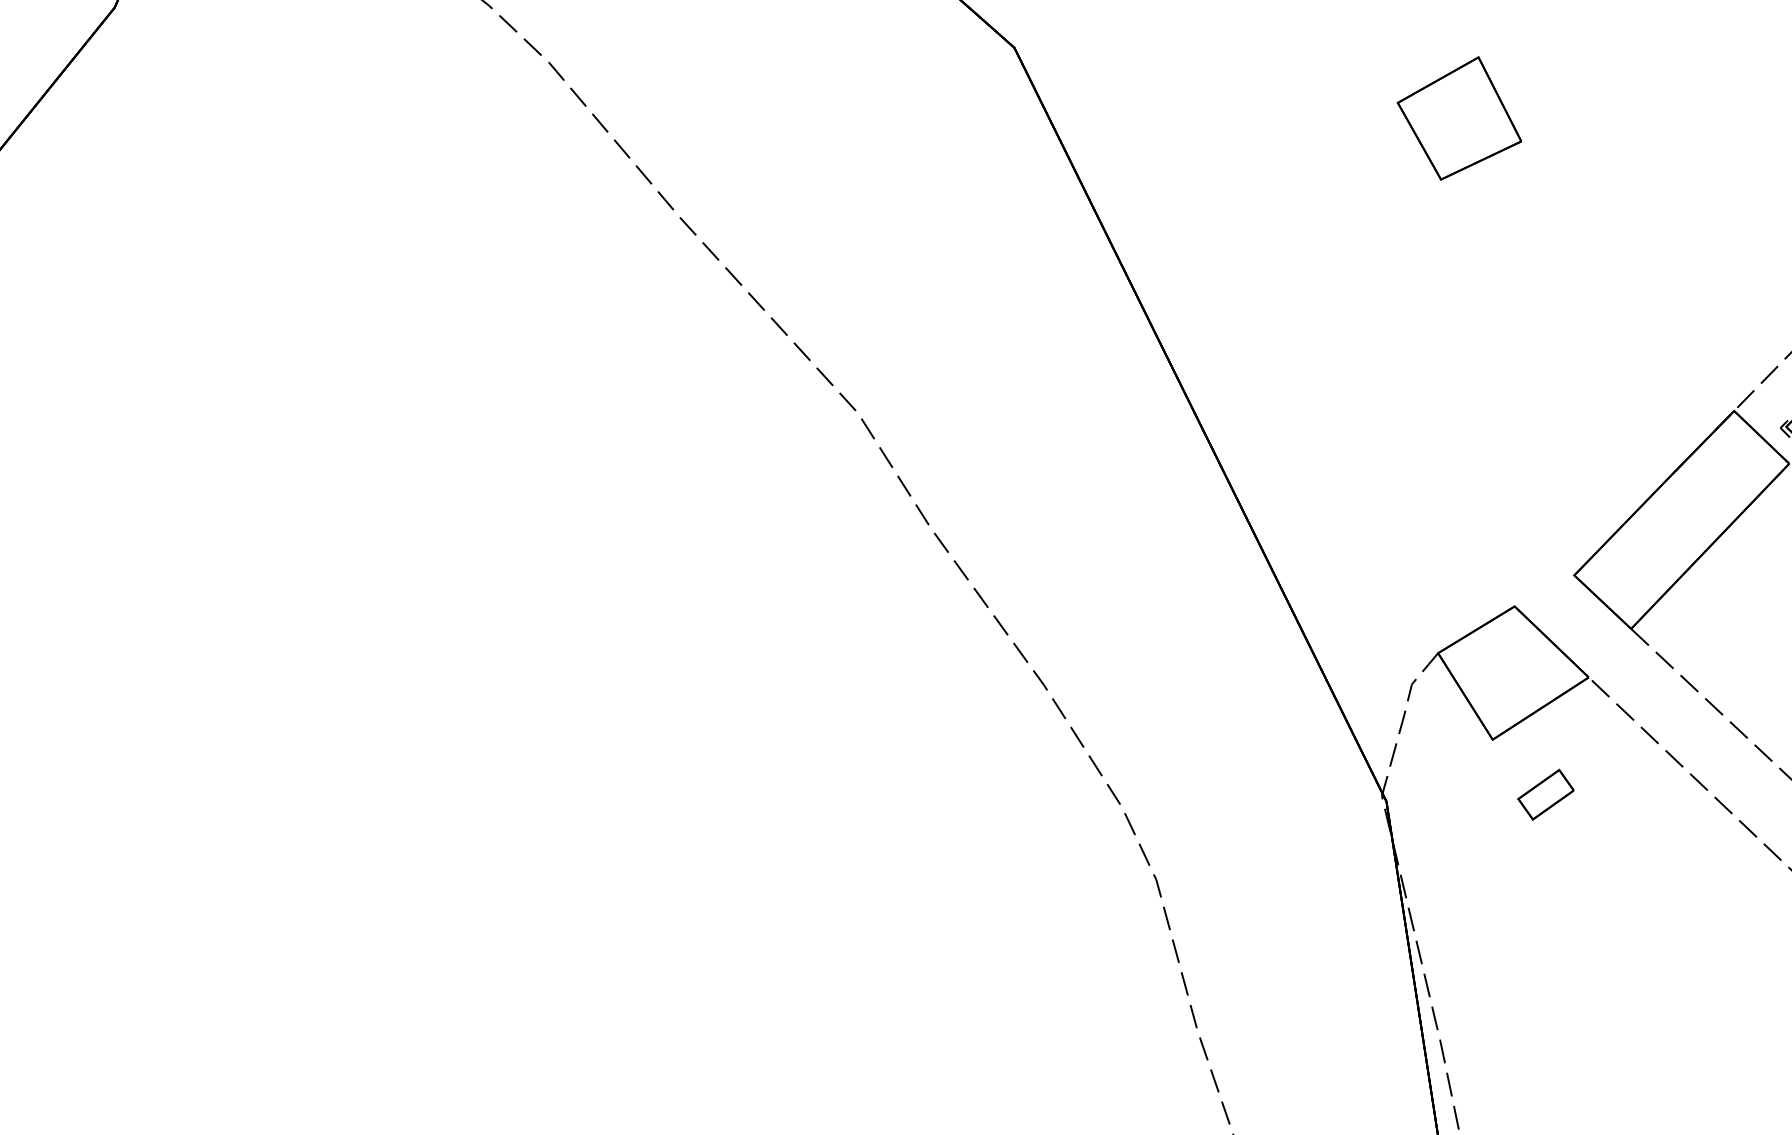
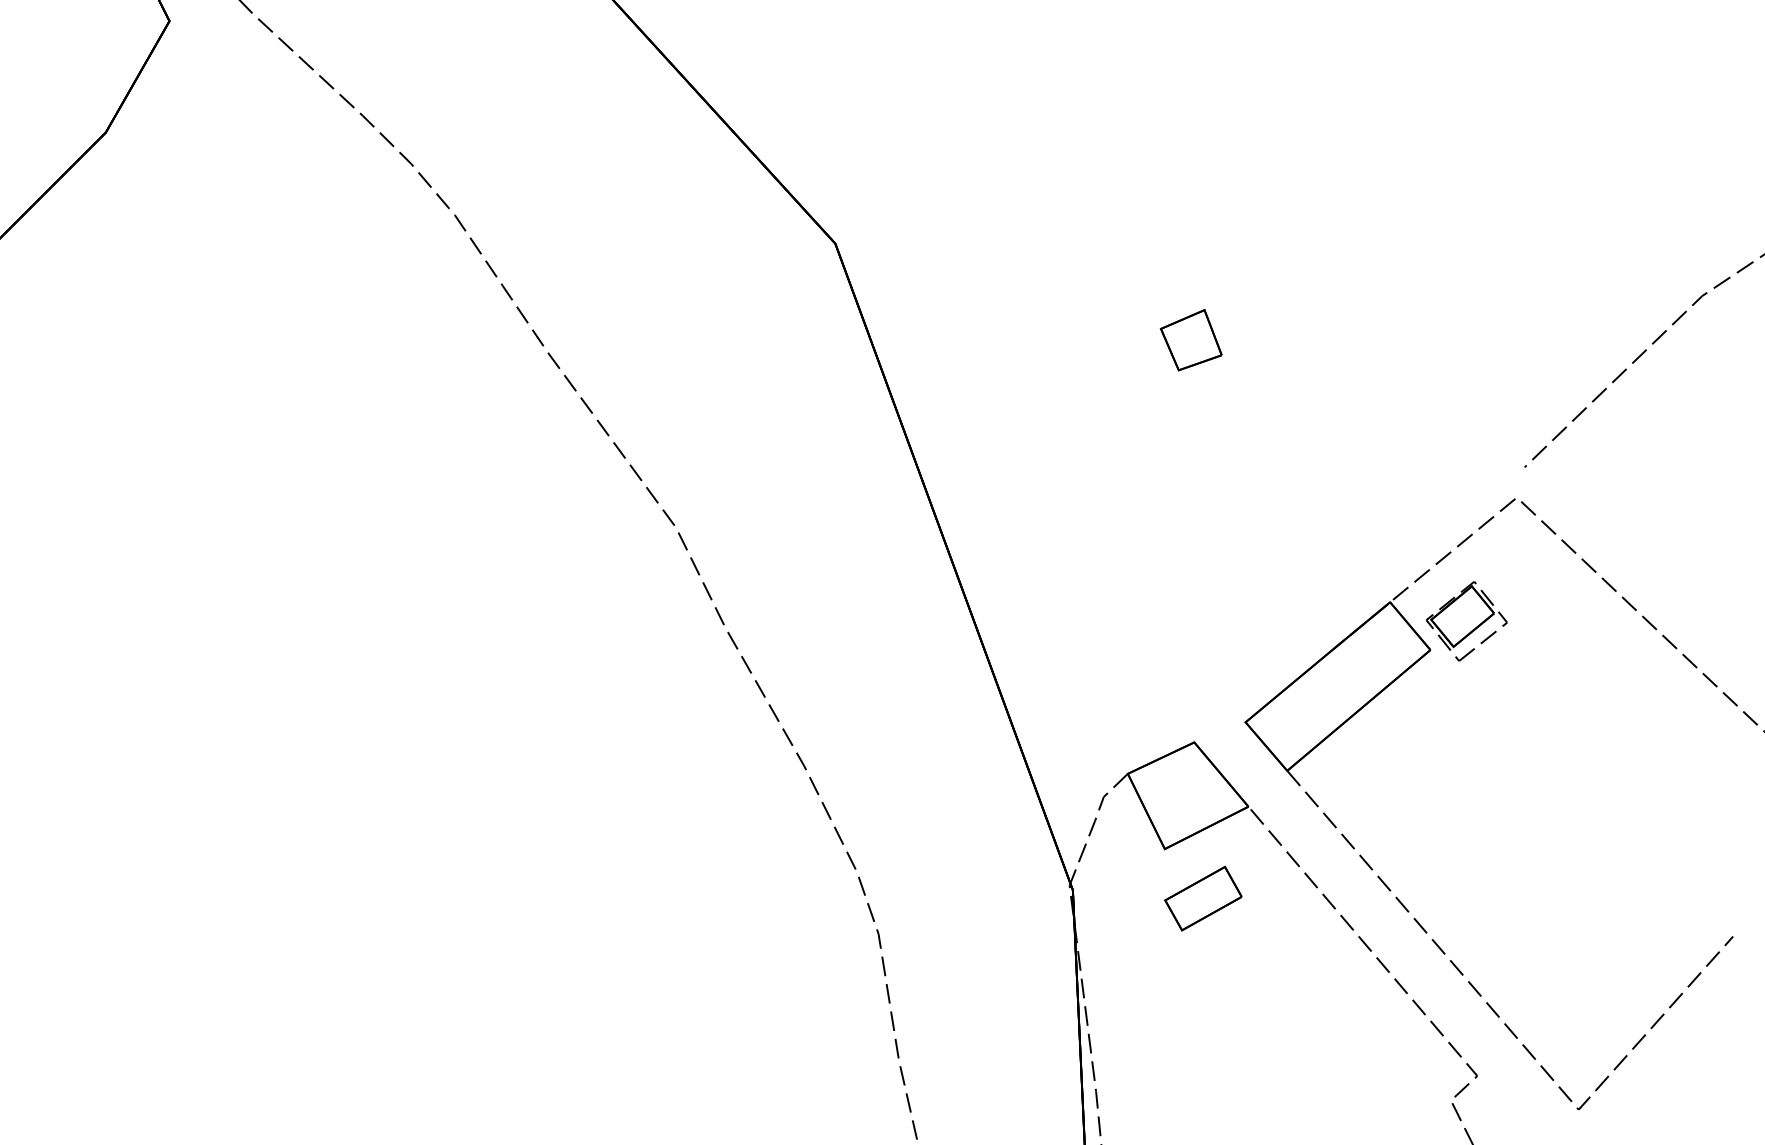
part: (1457, 119) -> (1190, 340), size x0.62
part: (1546, 794) -> (1203, 898), size x1.67

